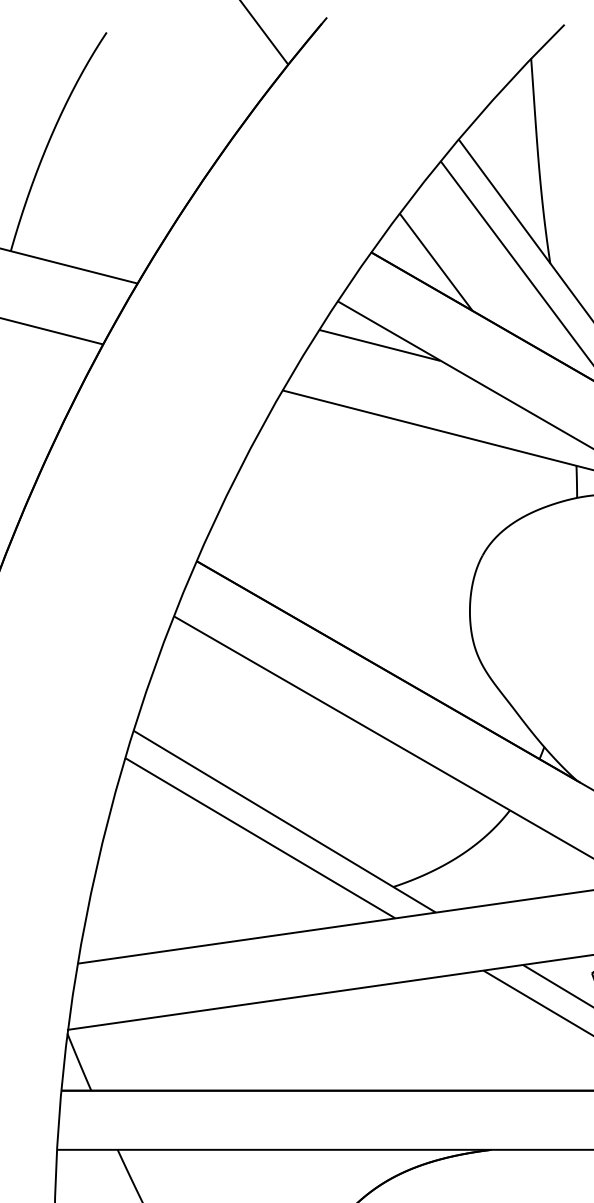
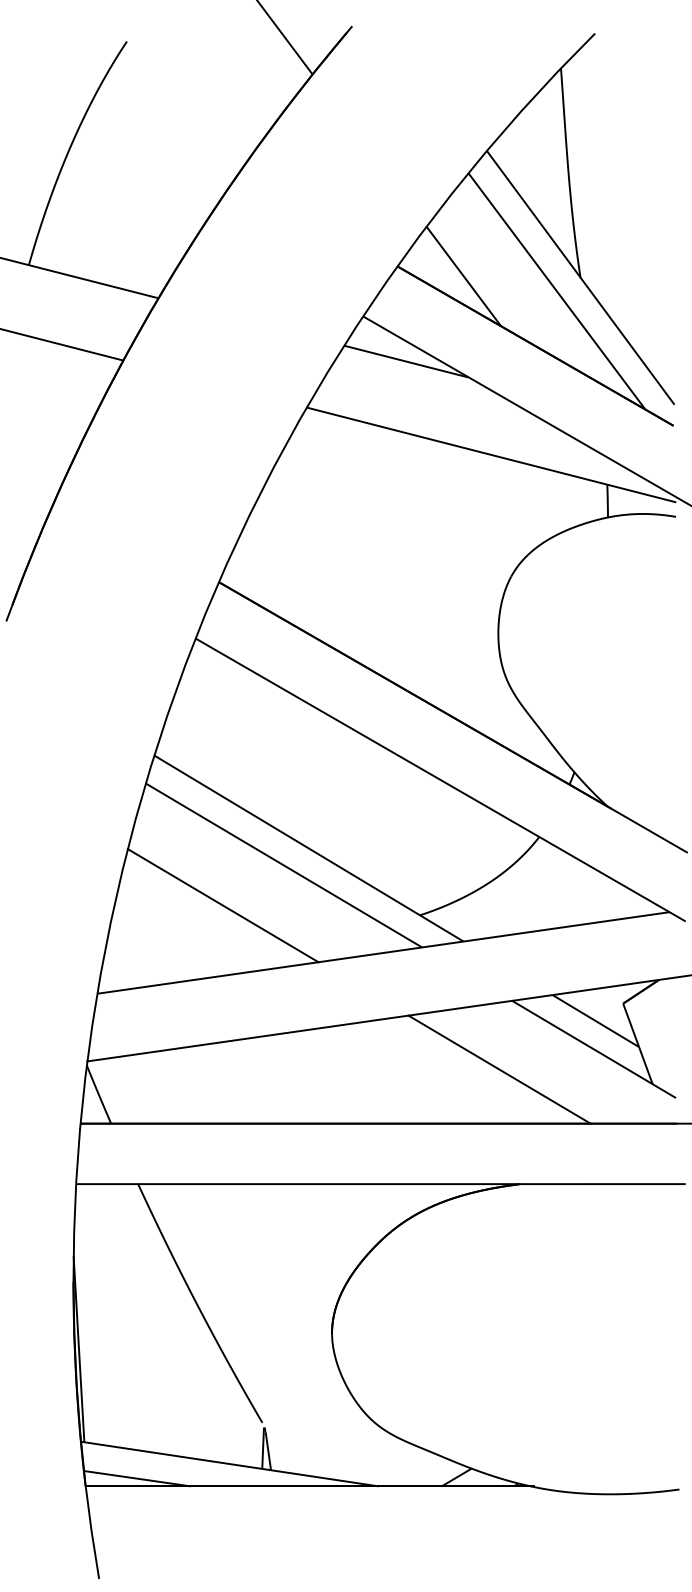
line: (200, 877) -> (222, 905), added
line: (471, 1037) -> (499, 1069), added

